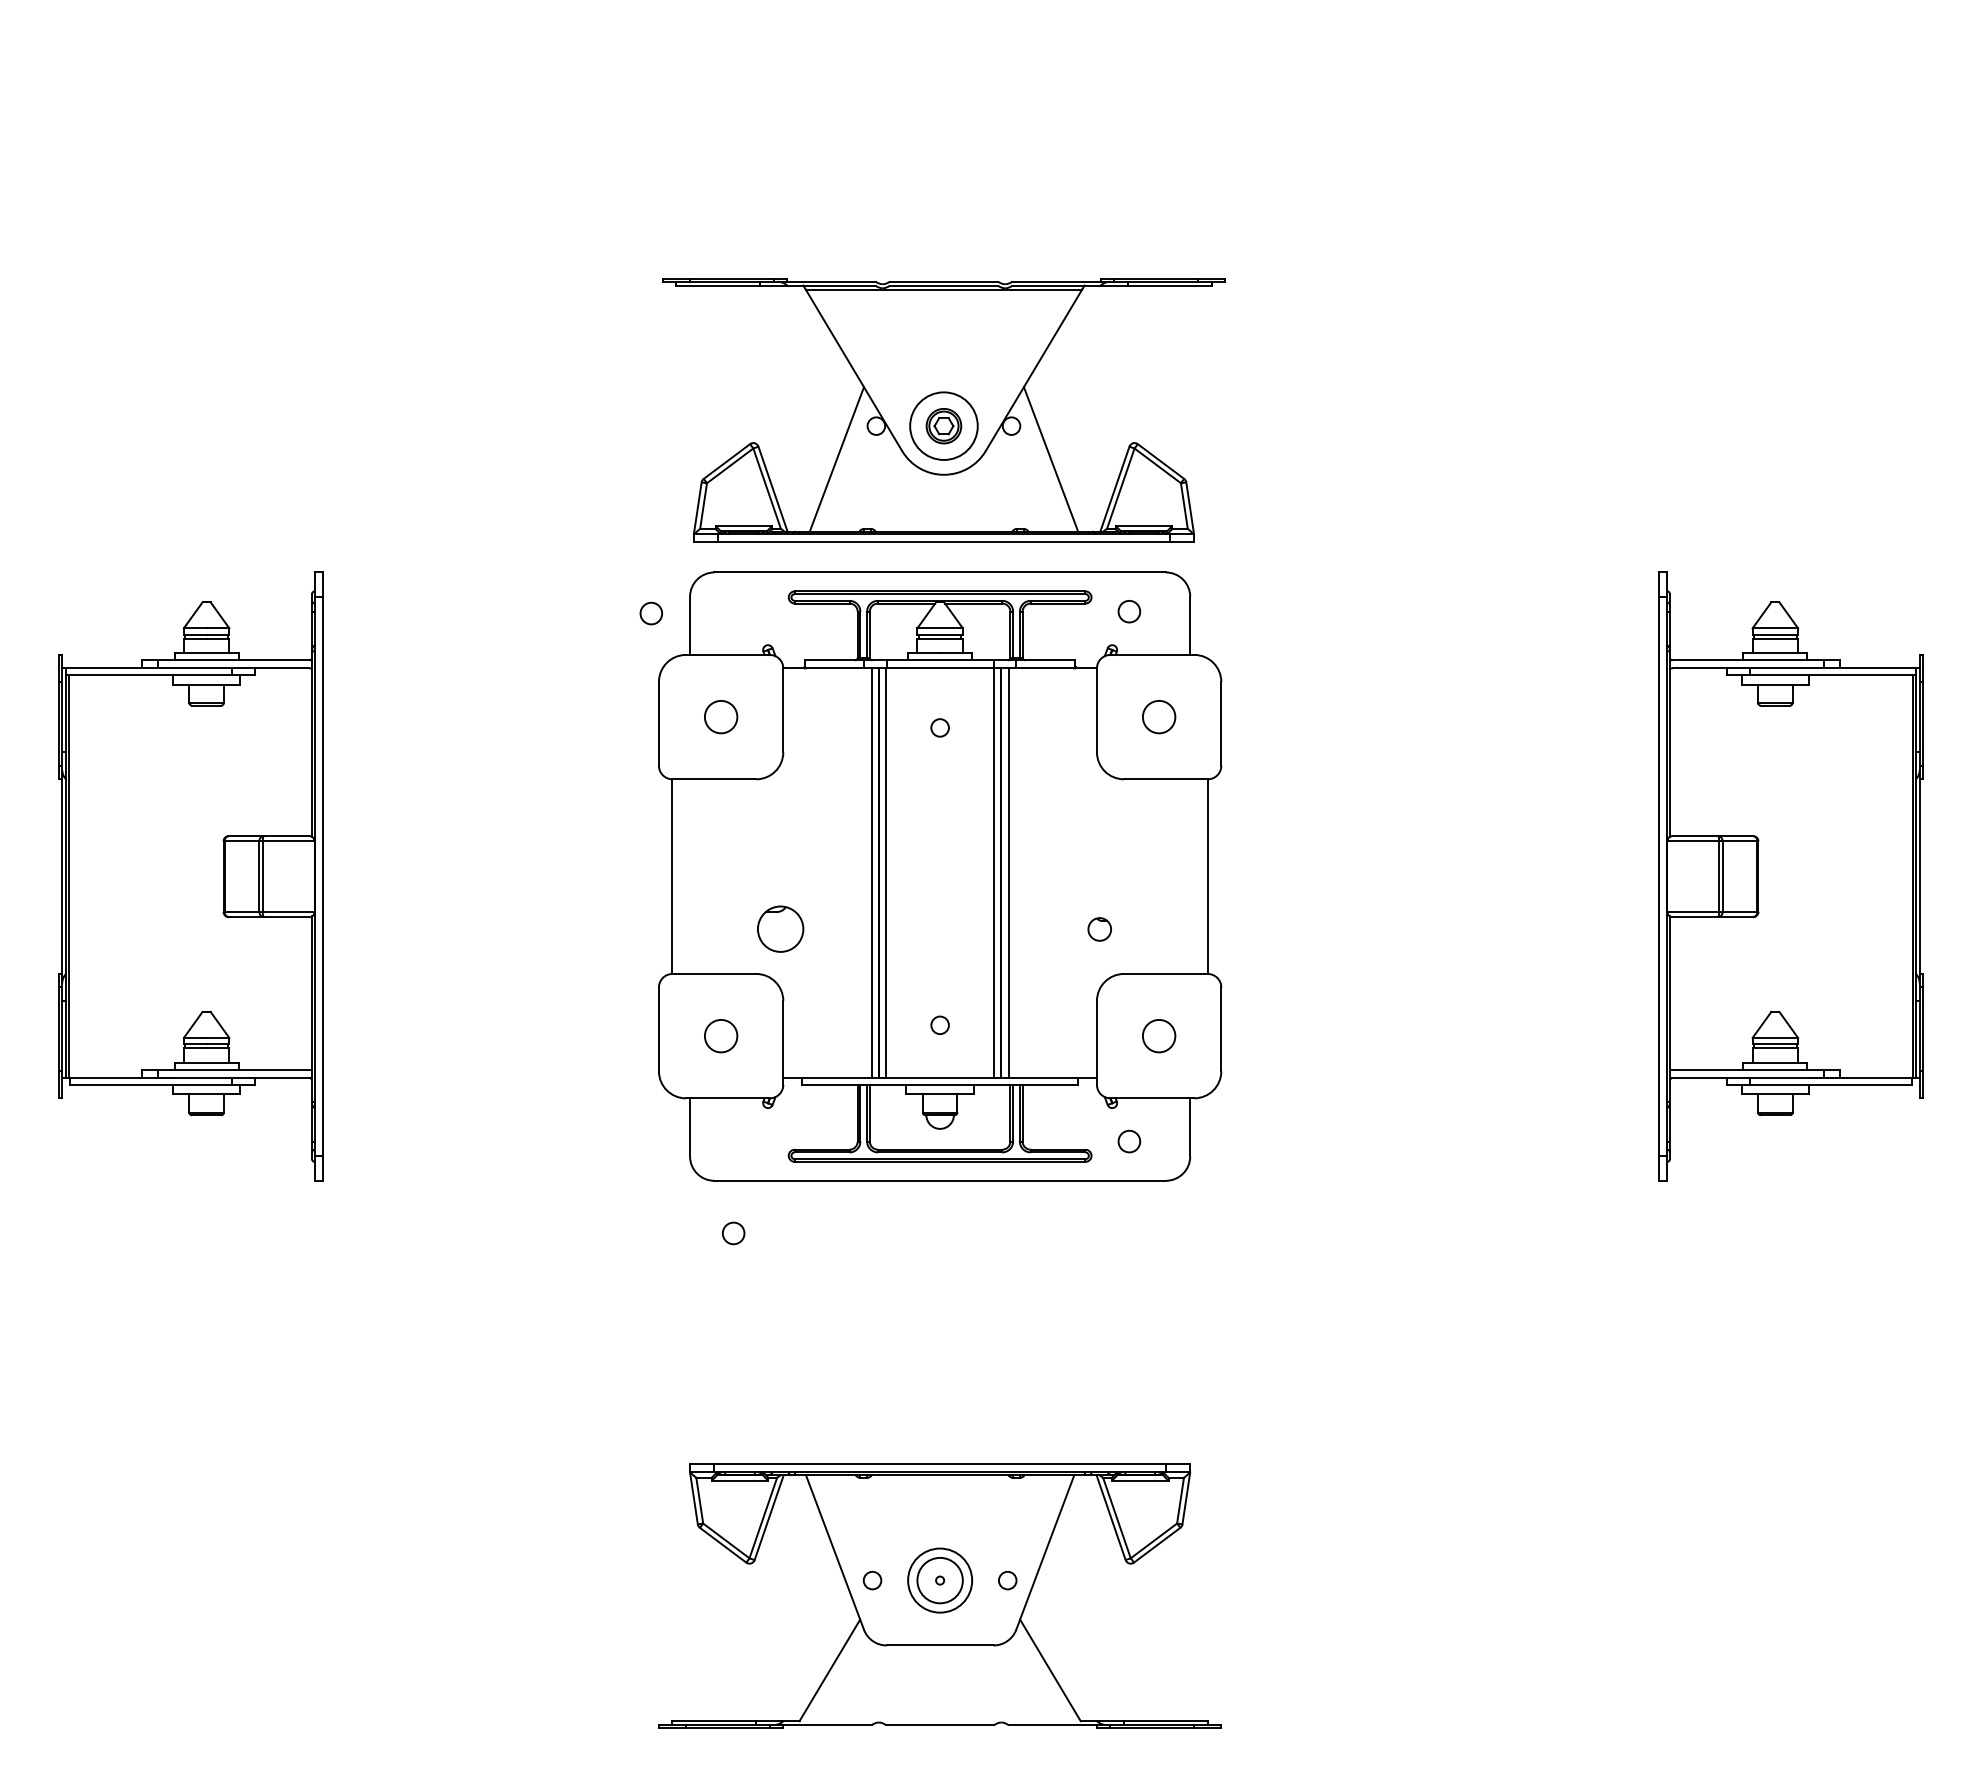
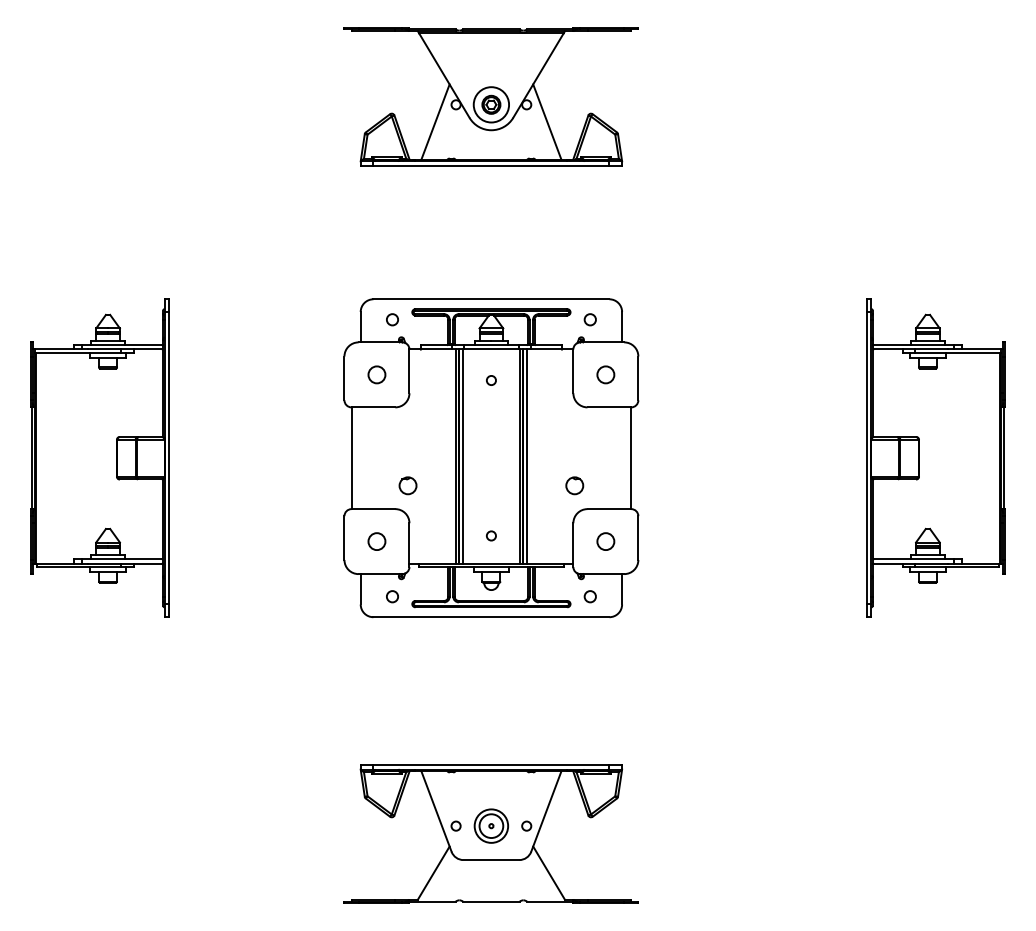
part: (942, 410) -> (490, 96), moved
circle: (651, 613) -> (392, 319), moved
part: (779, 928) -> (407, 485), size x0.71
part: (1099, 928) -> (574, 485), size x1.43
circle: (733, 1233) -> (392, 596), moved

